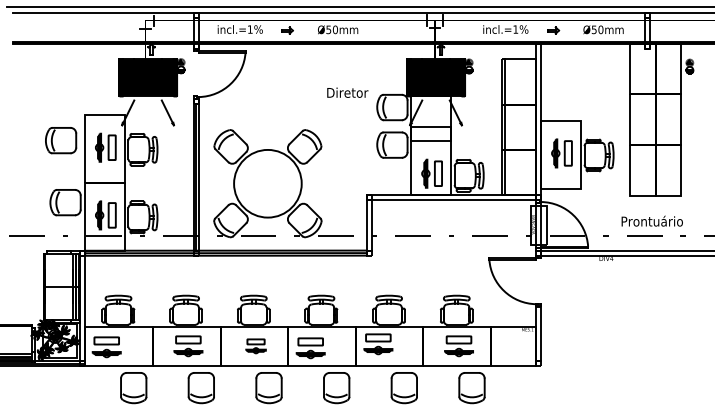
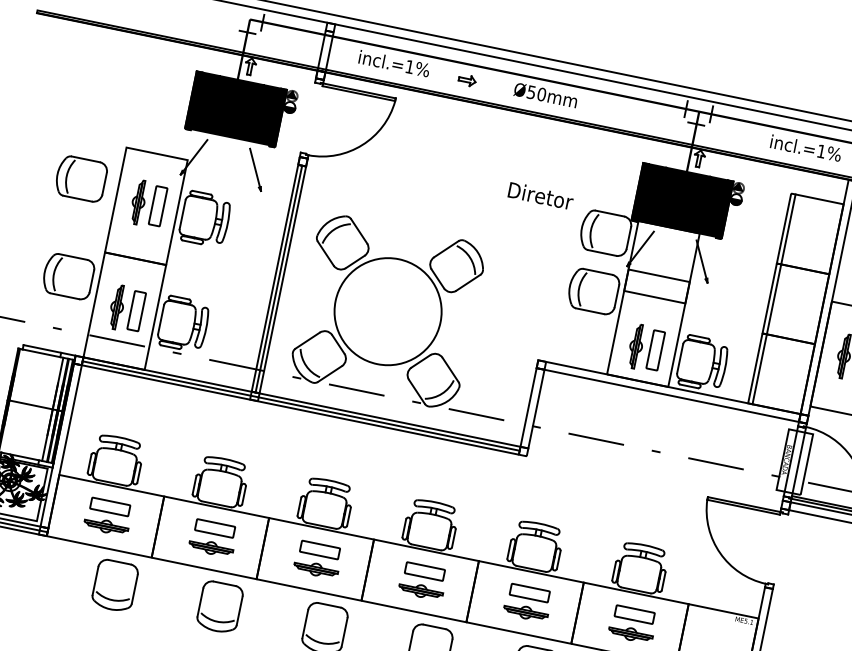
part: (378, 344) -> (527, 603), moved
part: (255, 346) -> (317, 560), size x1.43
part: (106, 347) -> (107, 517), moved
part: (310, 348) -> (422, 581), moved

